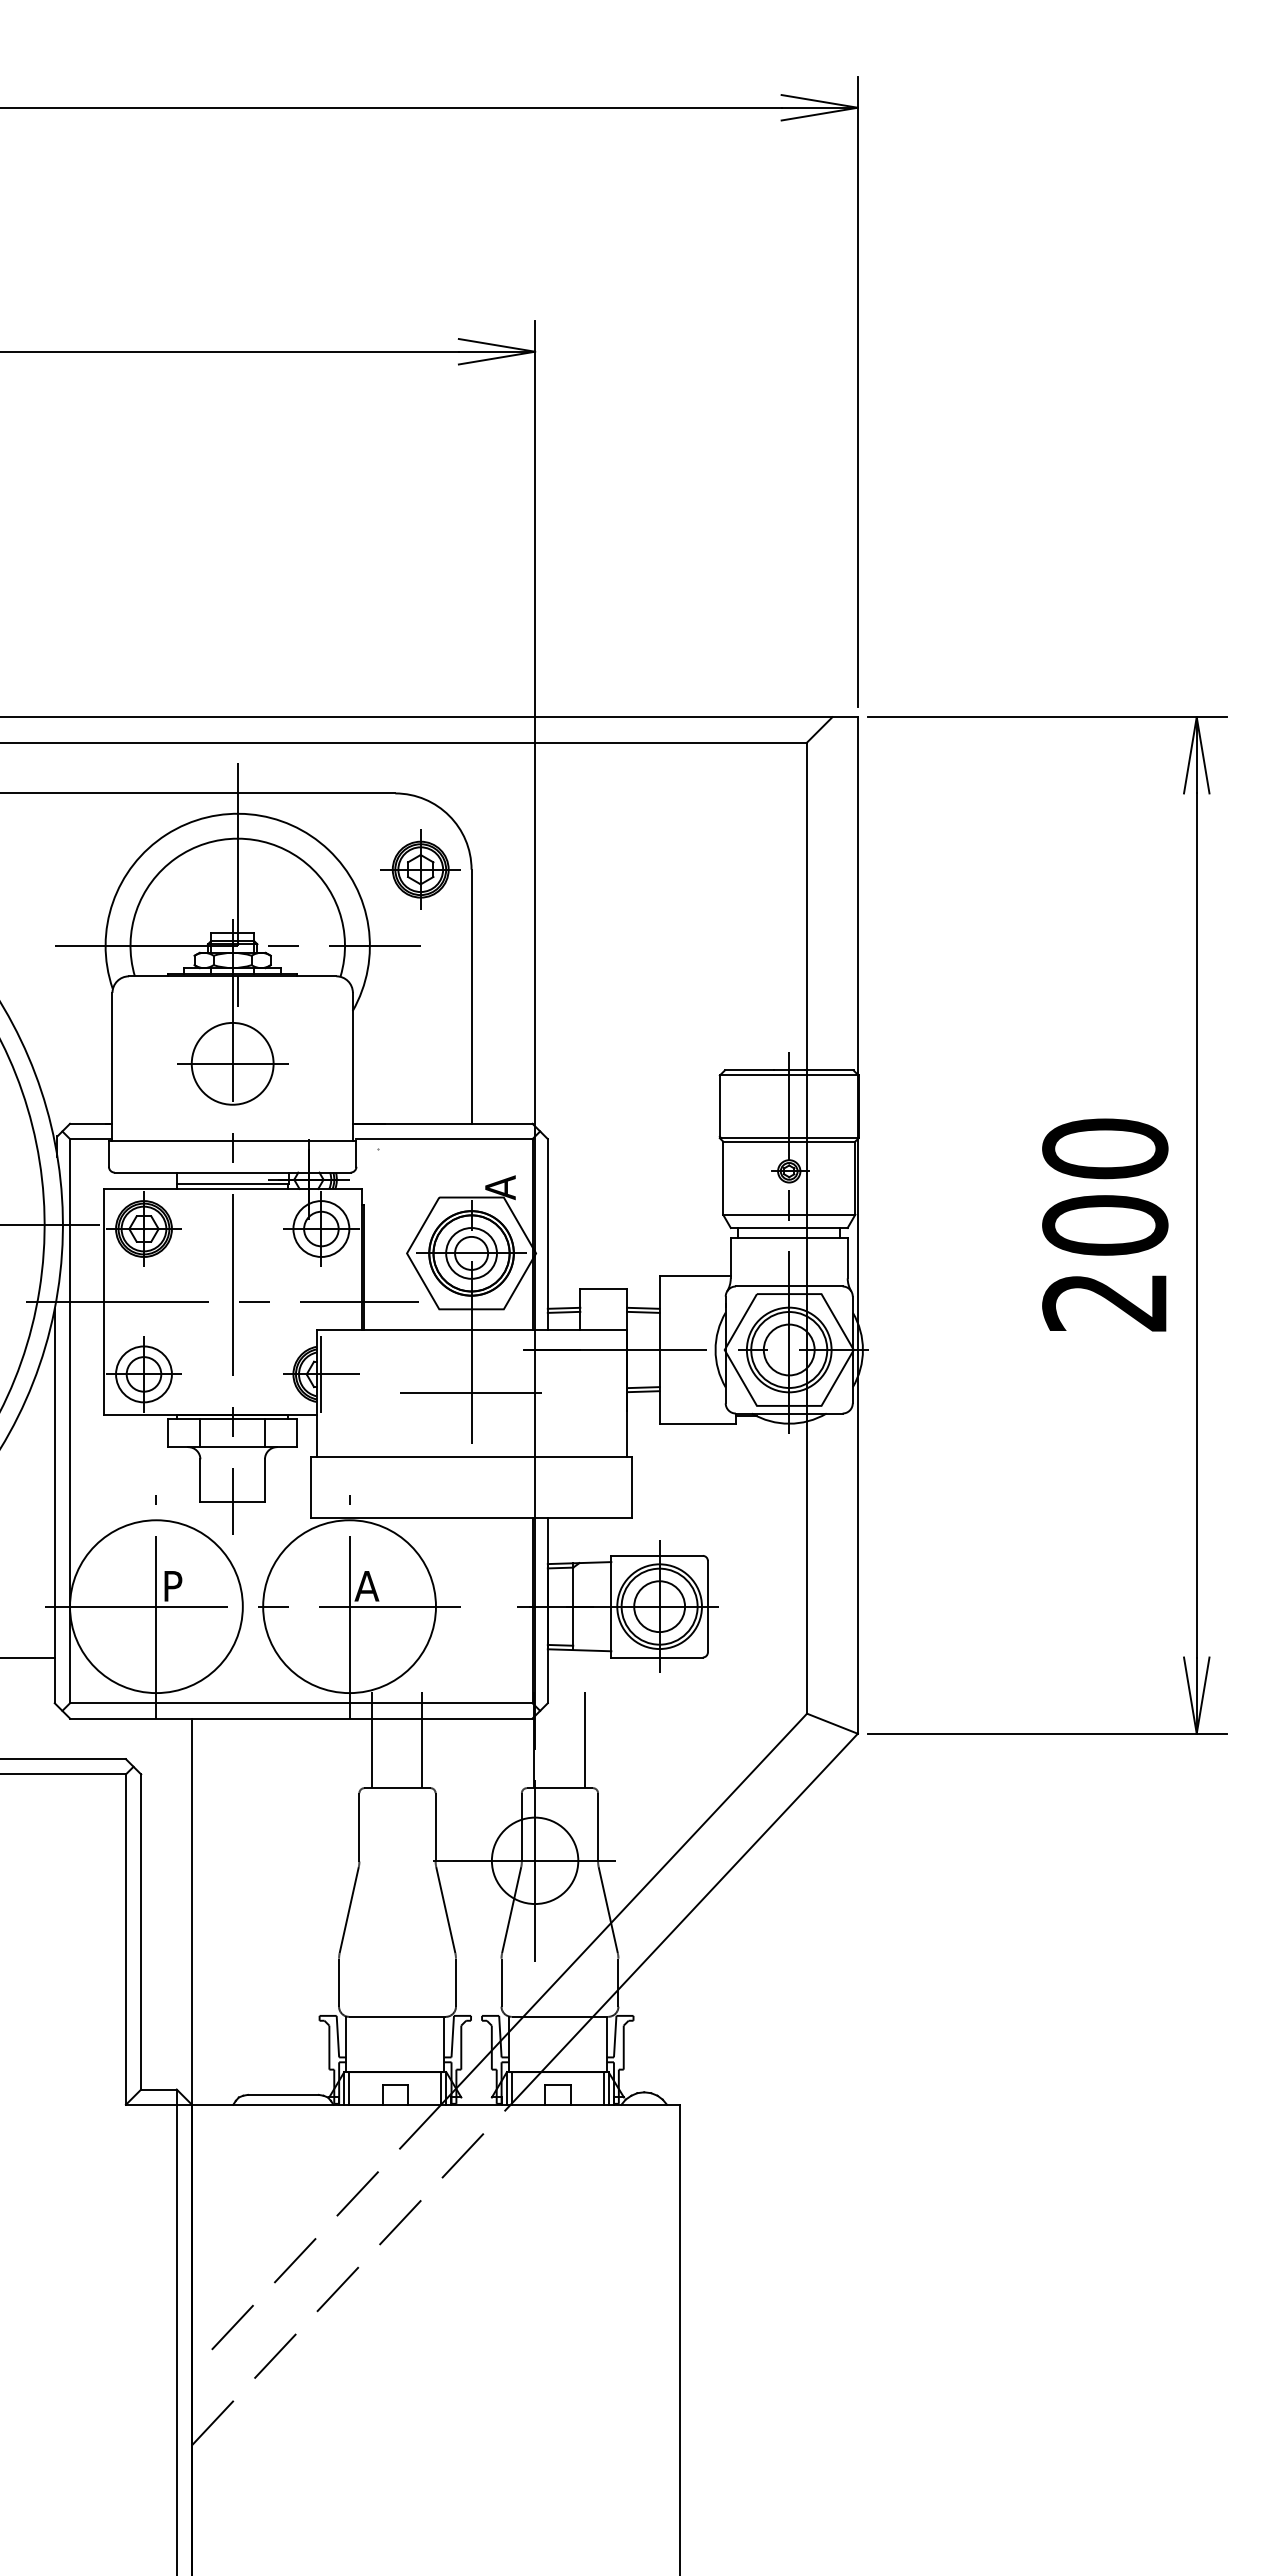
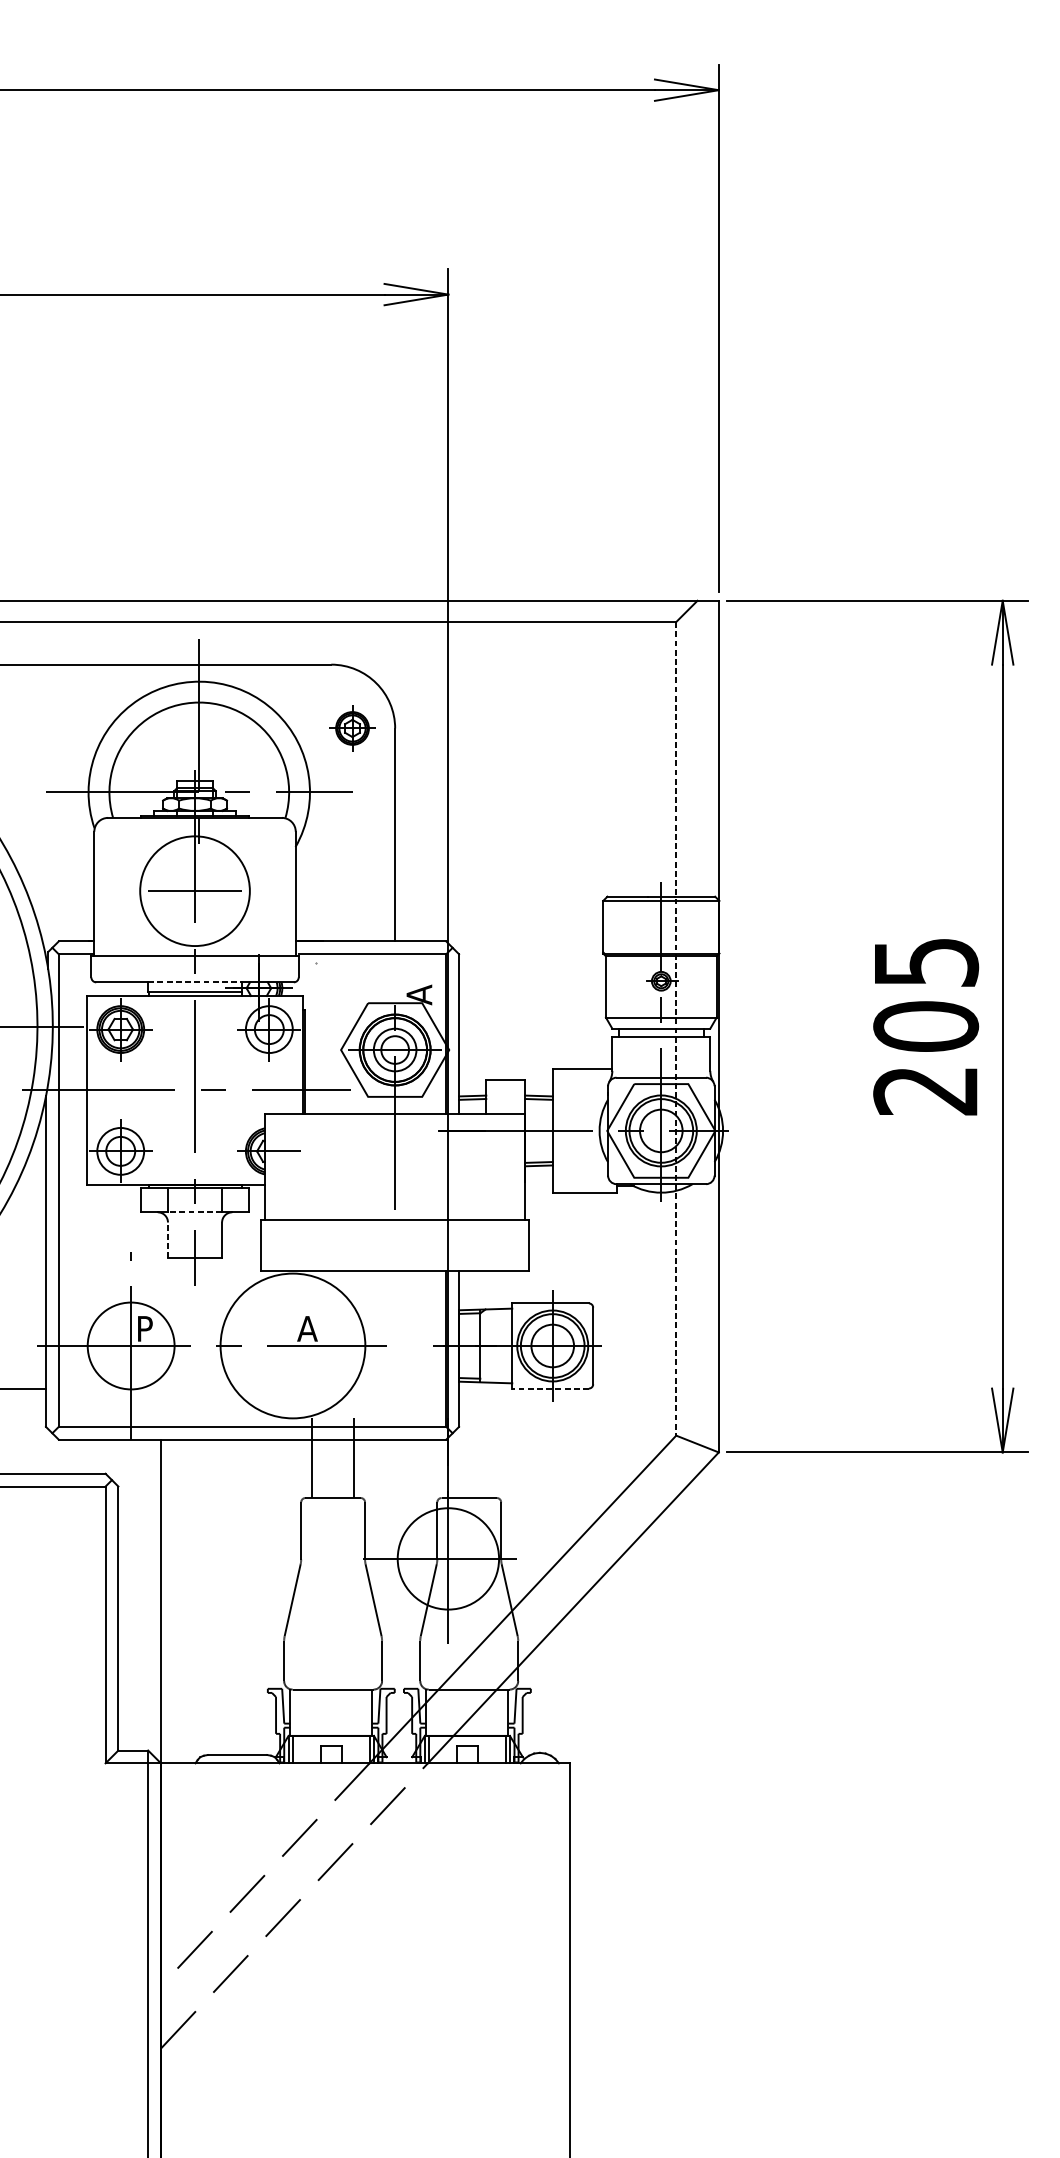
part: (420, 869) -> (352, 728), size x0.7
circle: (232, 1063) -> (194, 890), size x1.6
text: (1105, 1148) -> (926, 962), 200 -> 205
line: (232, 1172) -> (194, 982), solid -> dashed
line: (807, 1228) -> (676, 1029), solid -> dashed
line: (321, 1374) -> (269, 1151), removed
line: (471, 1393) -> (395, 1167), removed
line: (232, 1447) -> (194, 1212), solid -> dashed
line: (200, 1480) -> (168, 1240), solid -> dashed
circle: (156, 1606) -> (131, 1345), size x0.6
line: (349, 1606) -> (292, 1345), removed
line: (657, 1657) -> (550, 1388), solid -> dashed
line: (584, 1740) -> (489, 1458), removed
circle: (534, 1860) -> (447, 1558), size x1.4

